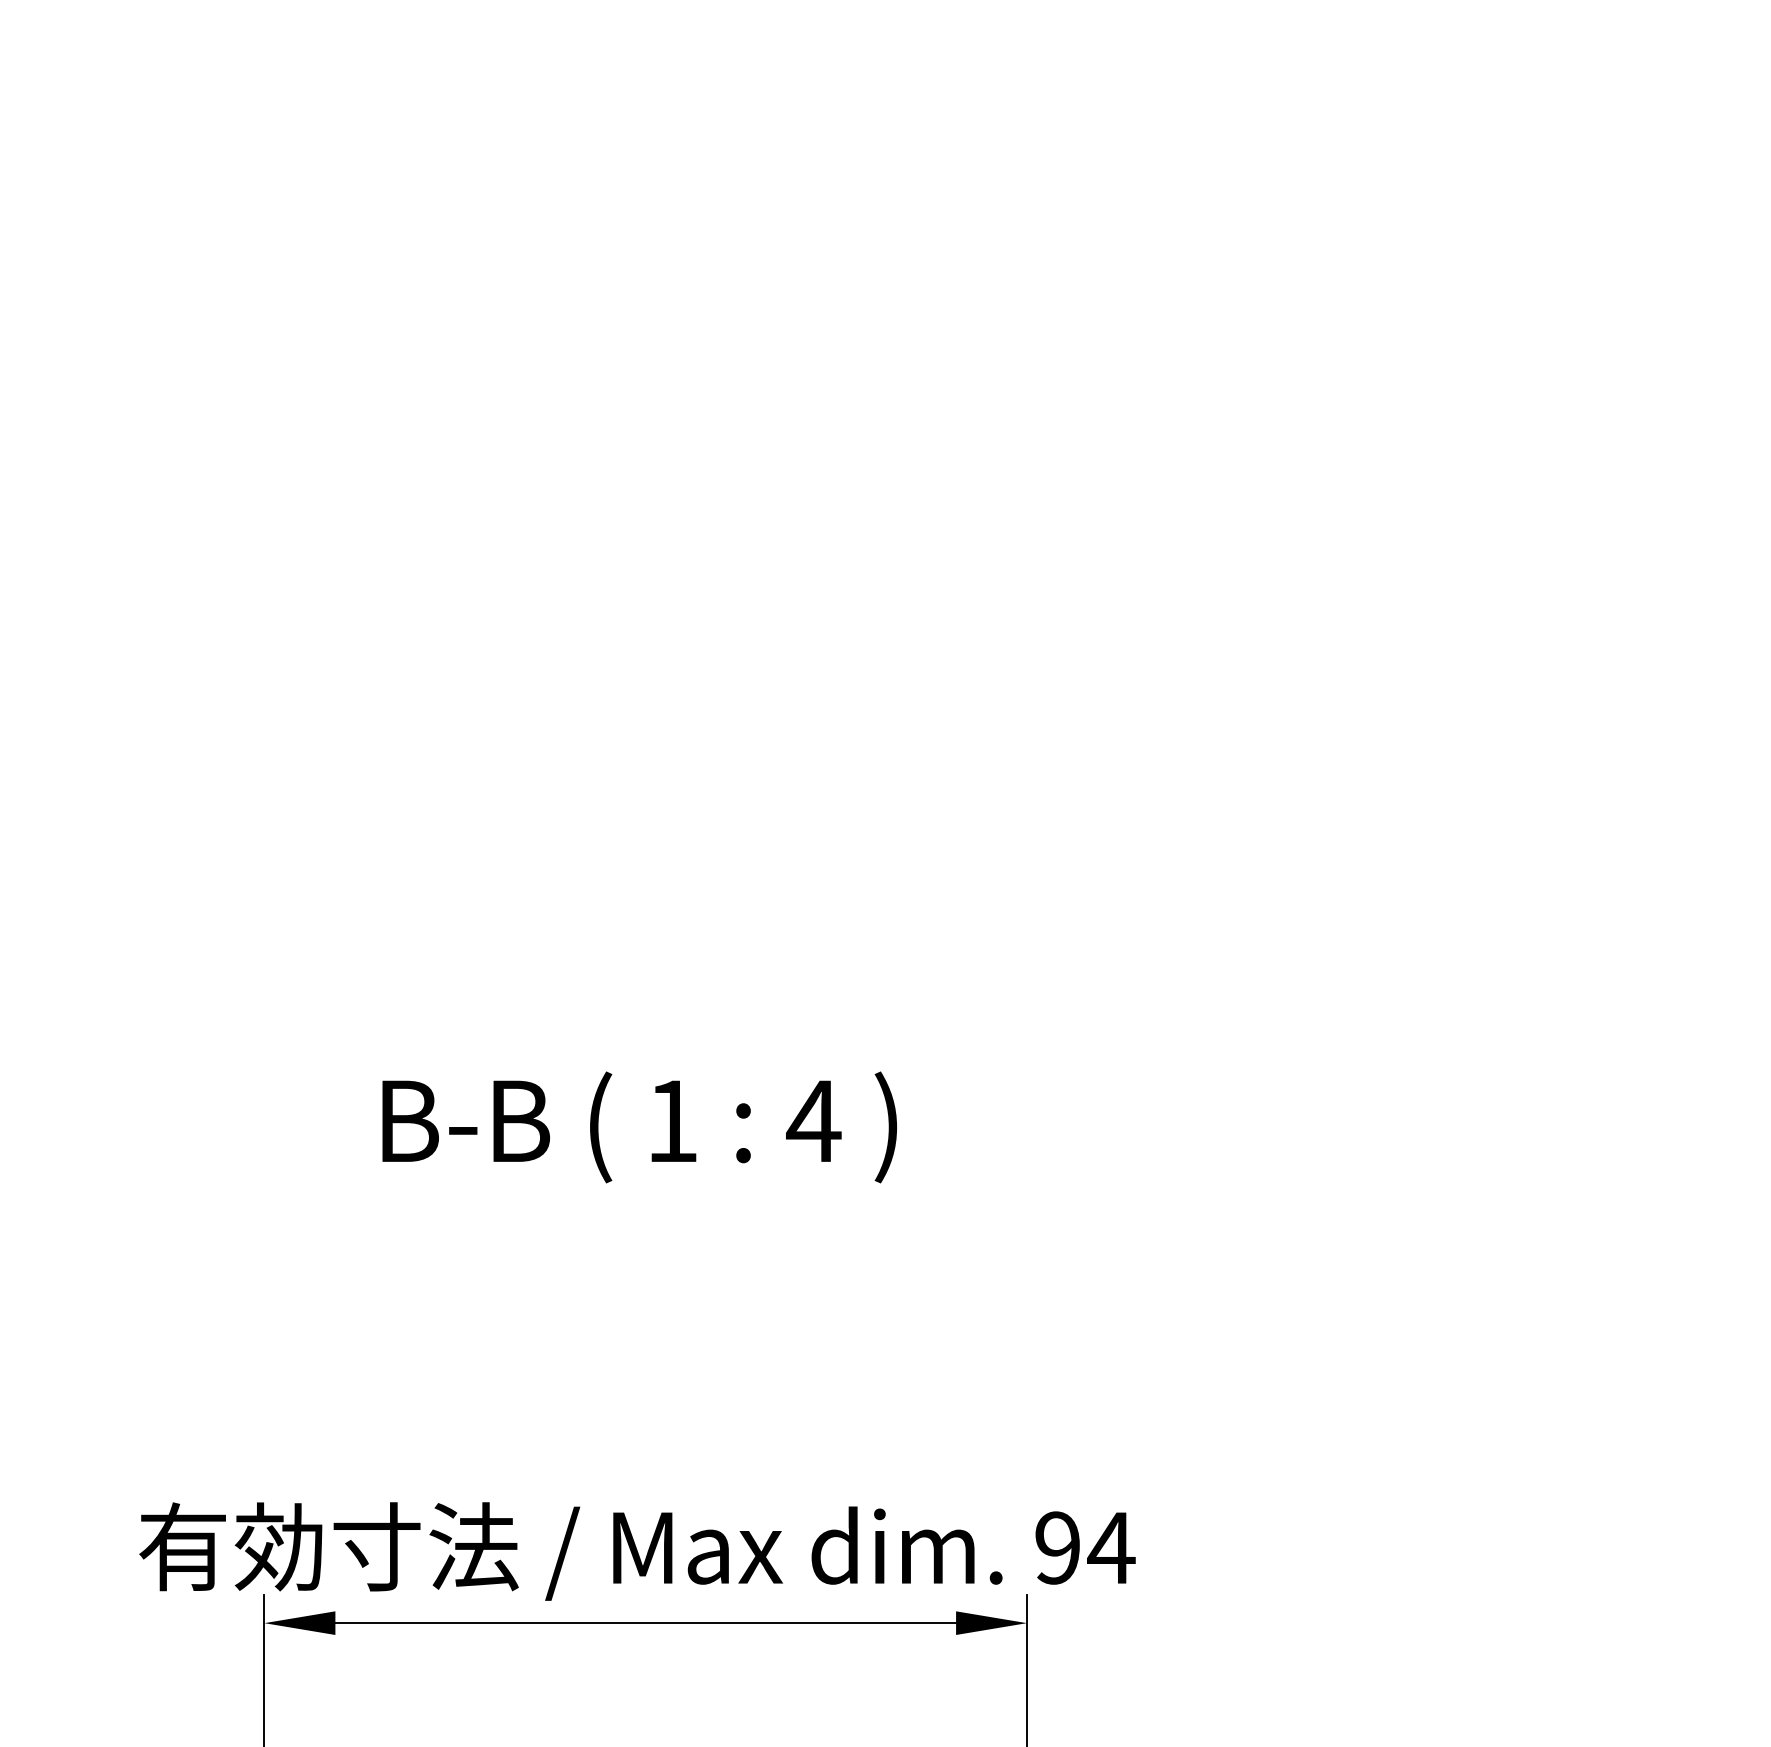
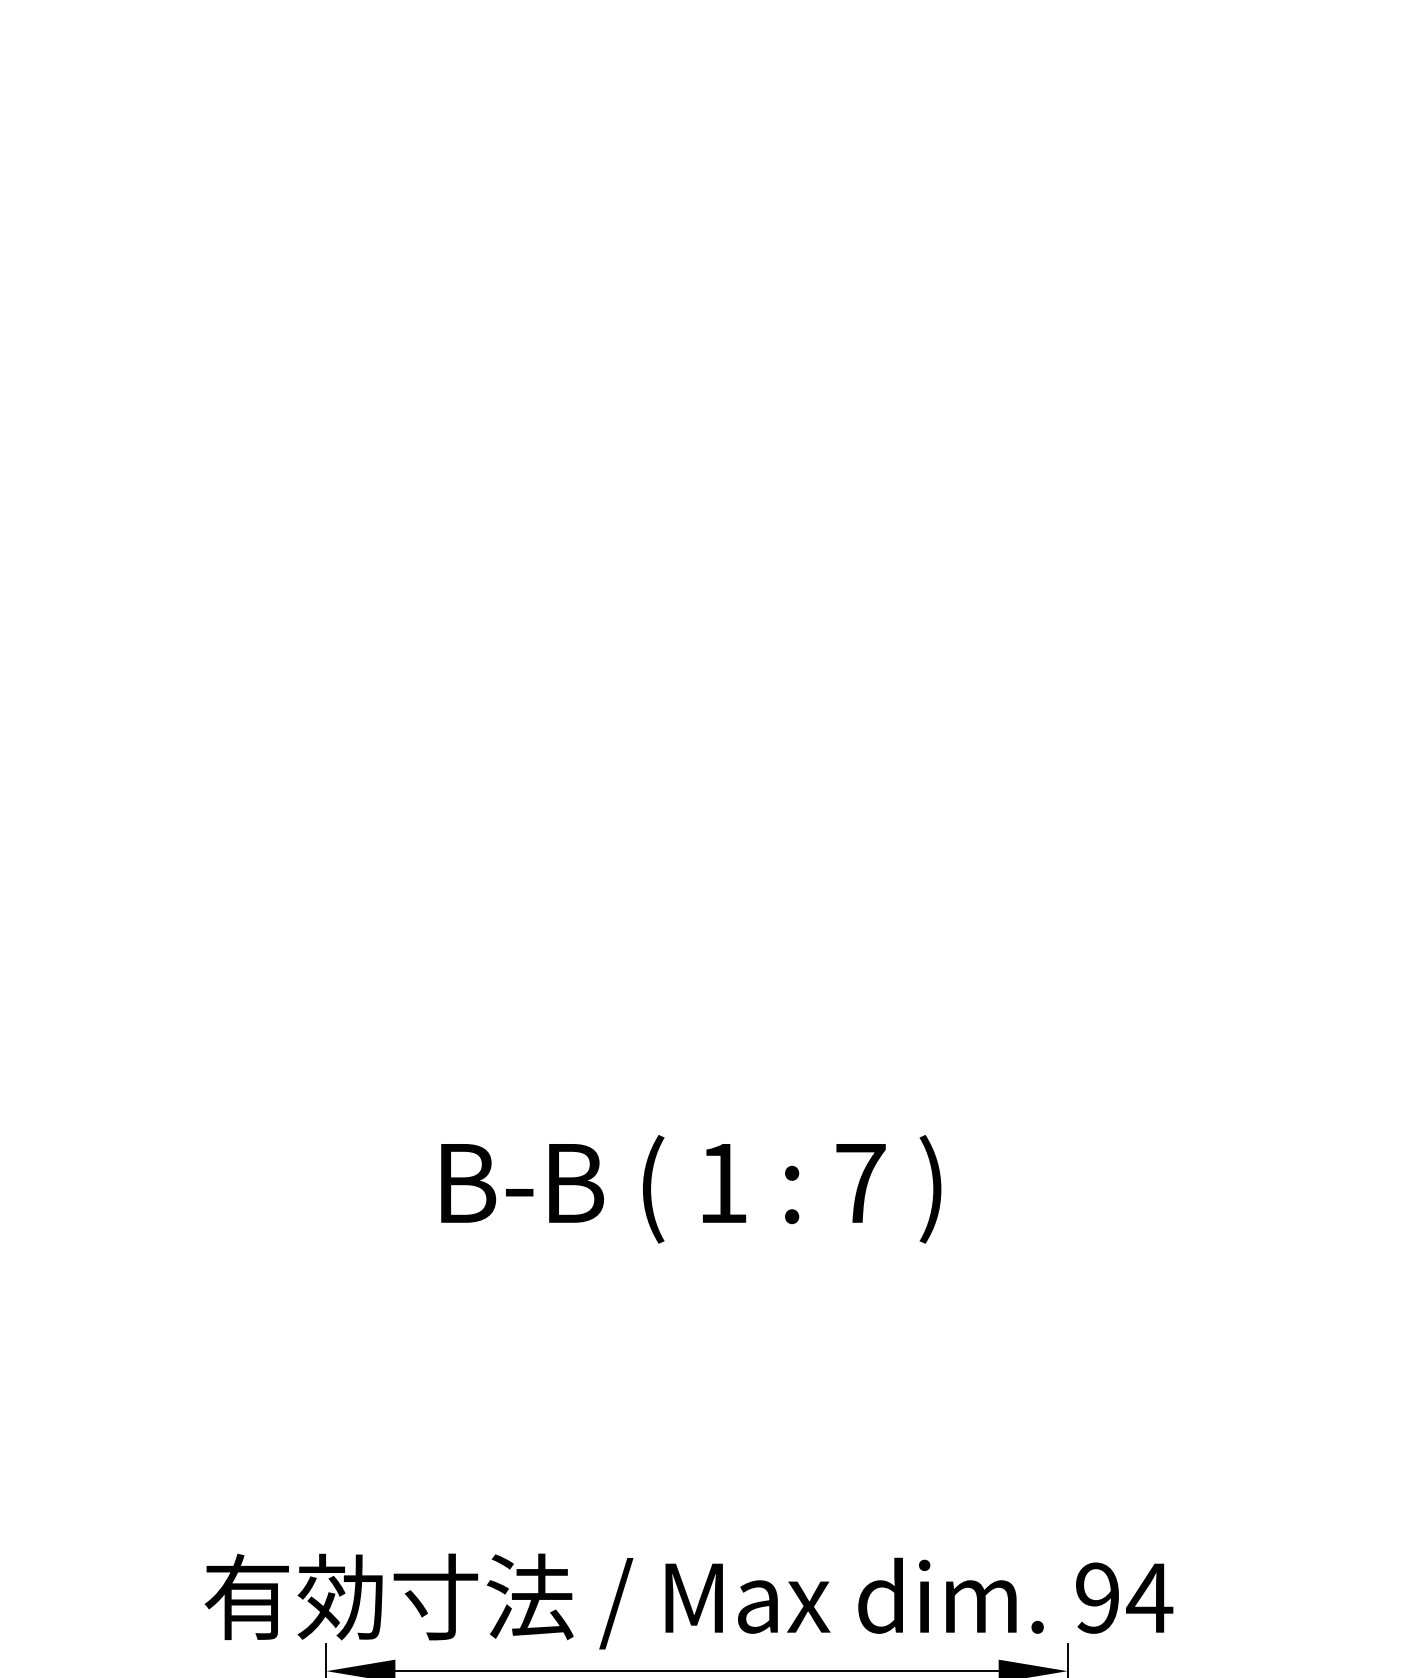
text: (813, 1120) -> (860, 1182), 4 -> 7

